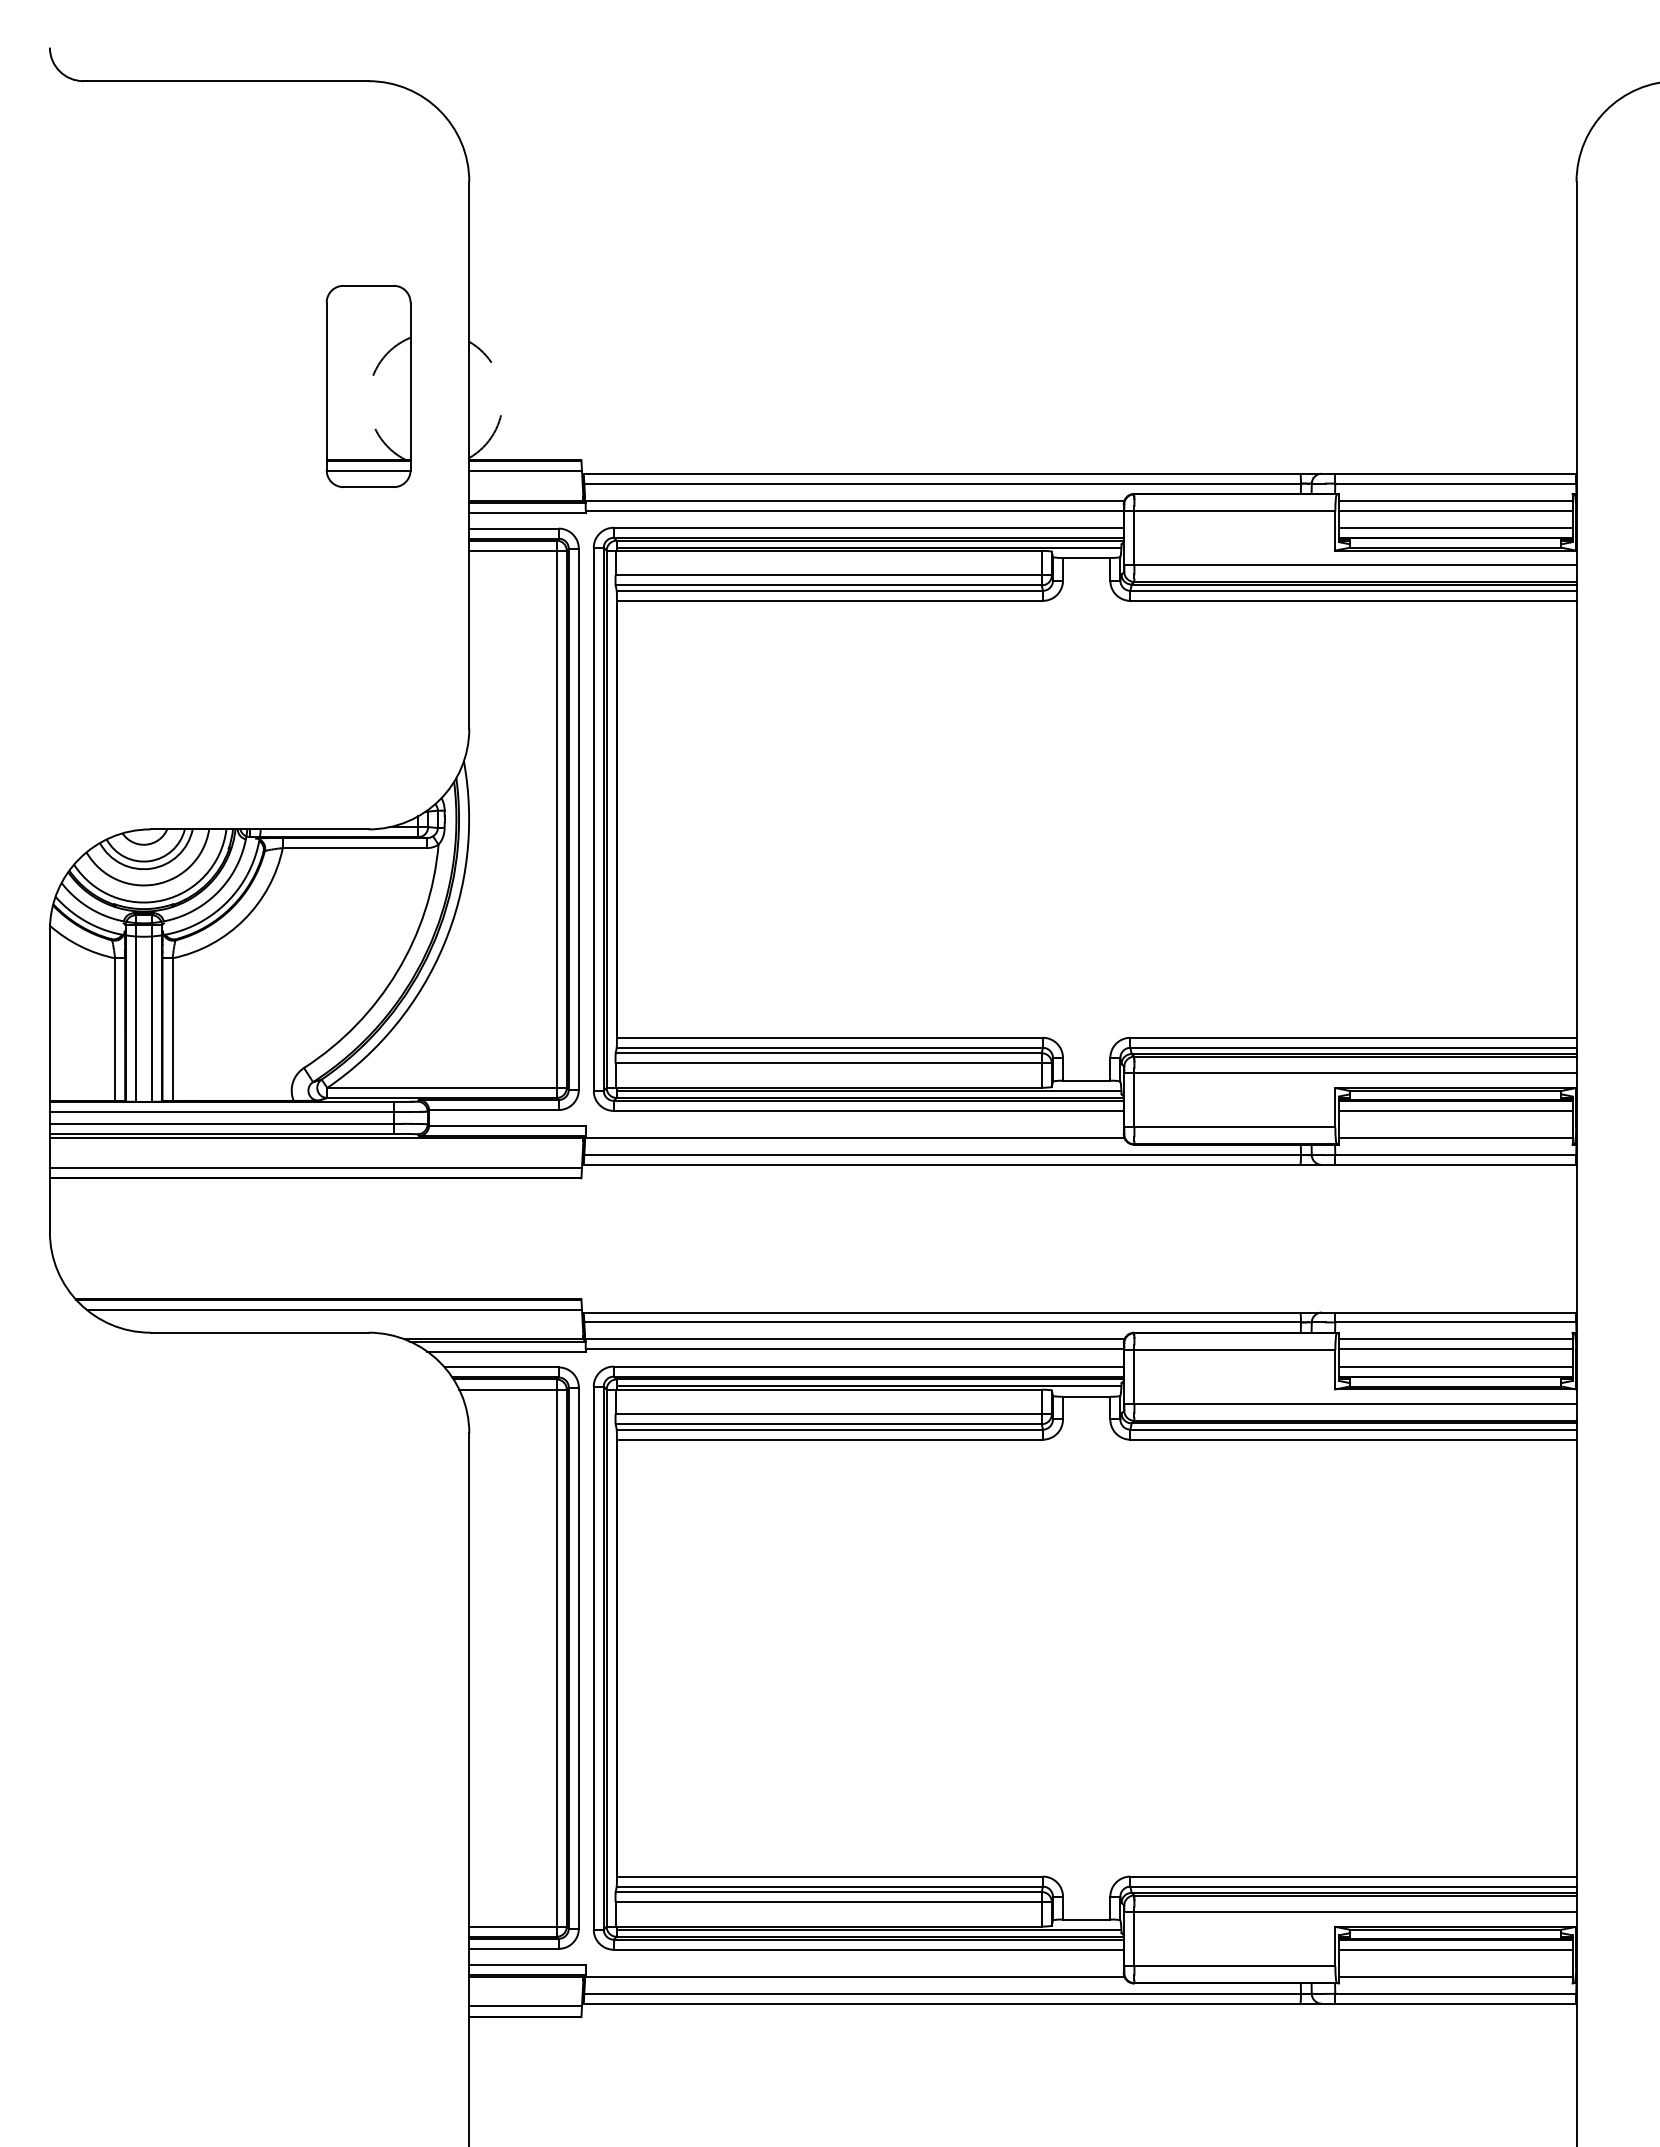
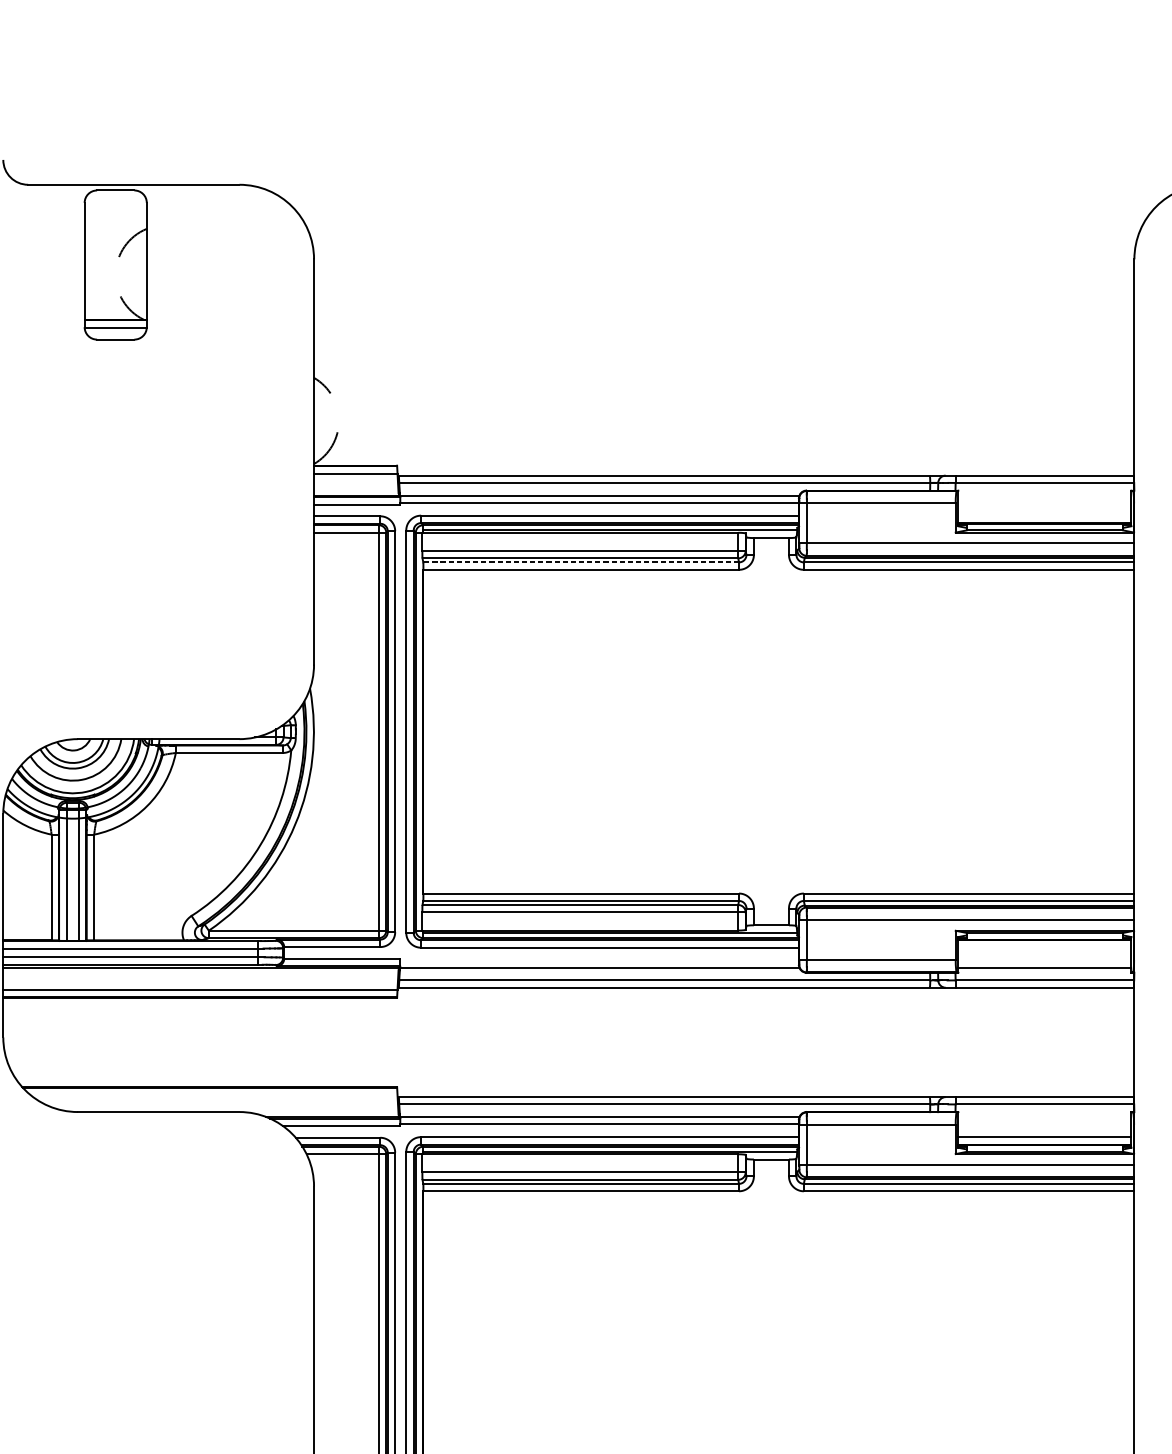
part: (368, 386) -> (115, 265), moved
line: (1455, 500) -> (1044, 495), removed
line: (1455, 510) -> (1044, 502), removed
line: (1455, 527) -> (1044, 515), removed
line: (829, 590) -> (580, 562), solid -> dashed
line: (1455, 1110) -> (1044, 947), removed
line: (334, 1309) -> (214, 1094), removed
line: (1455, 1339) -> (1044, 1117), removed
line: (1455, 1349) -> (1044, 1124), removed

